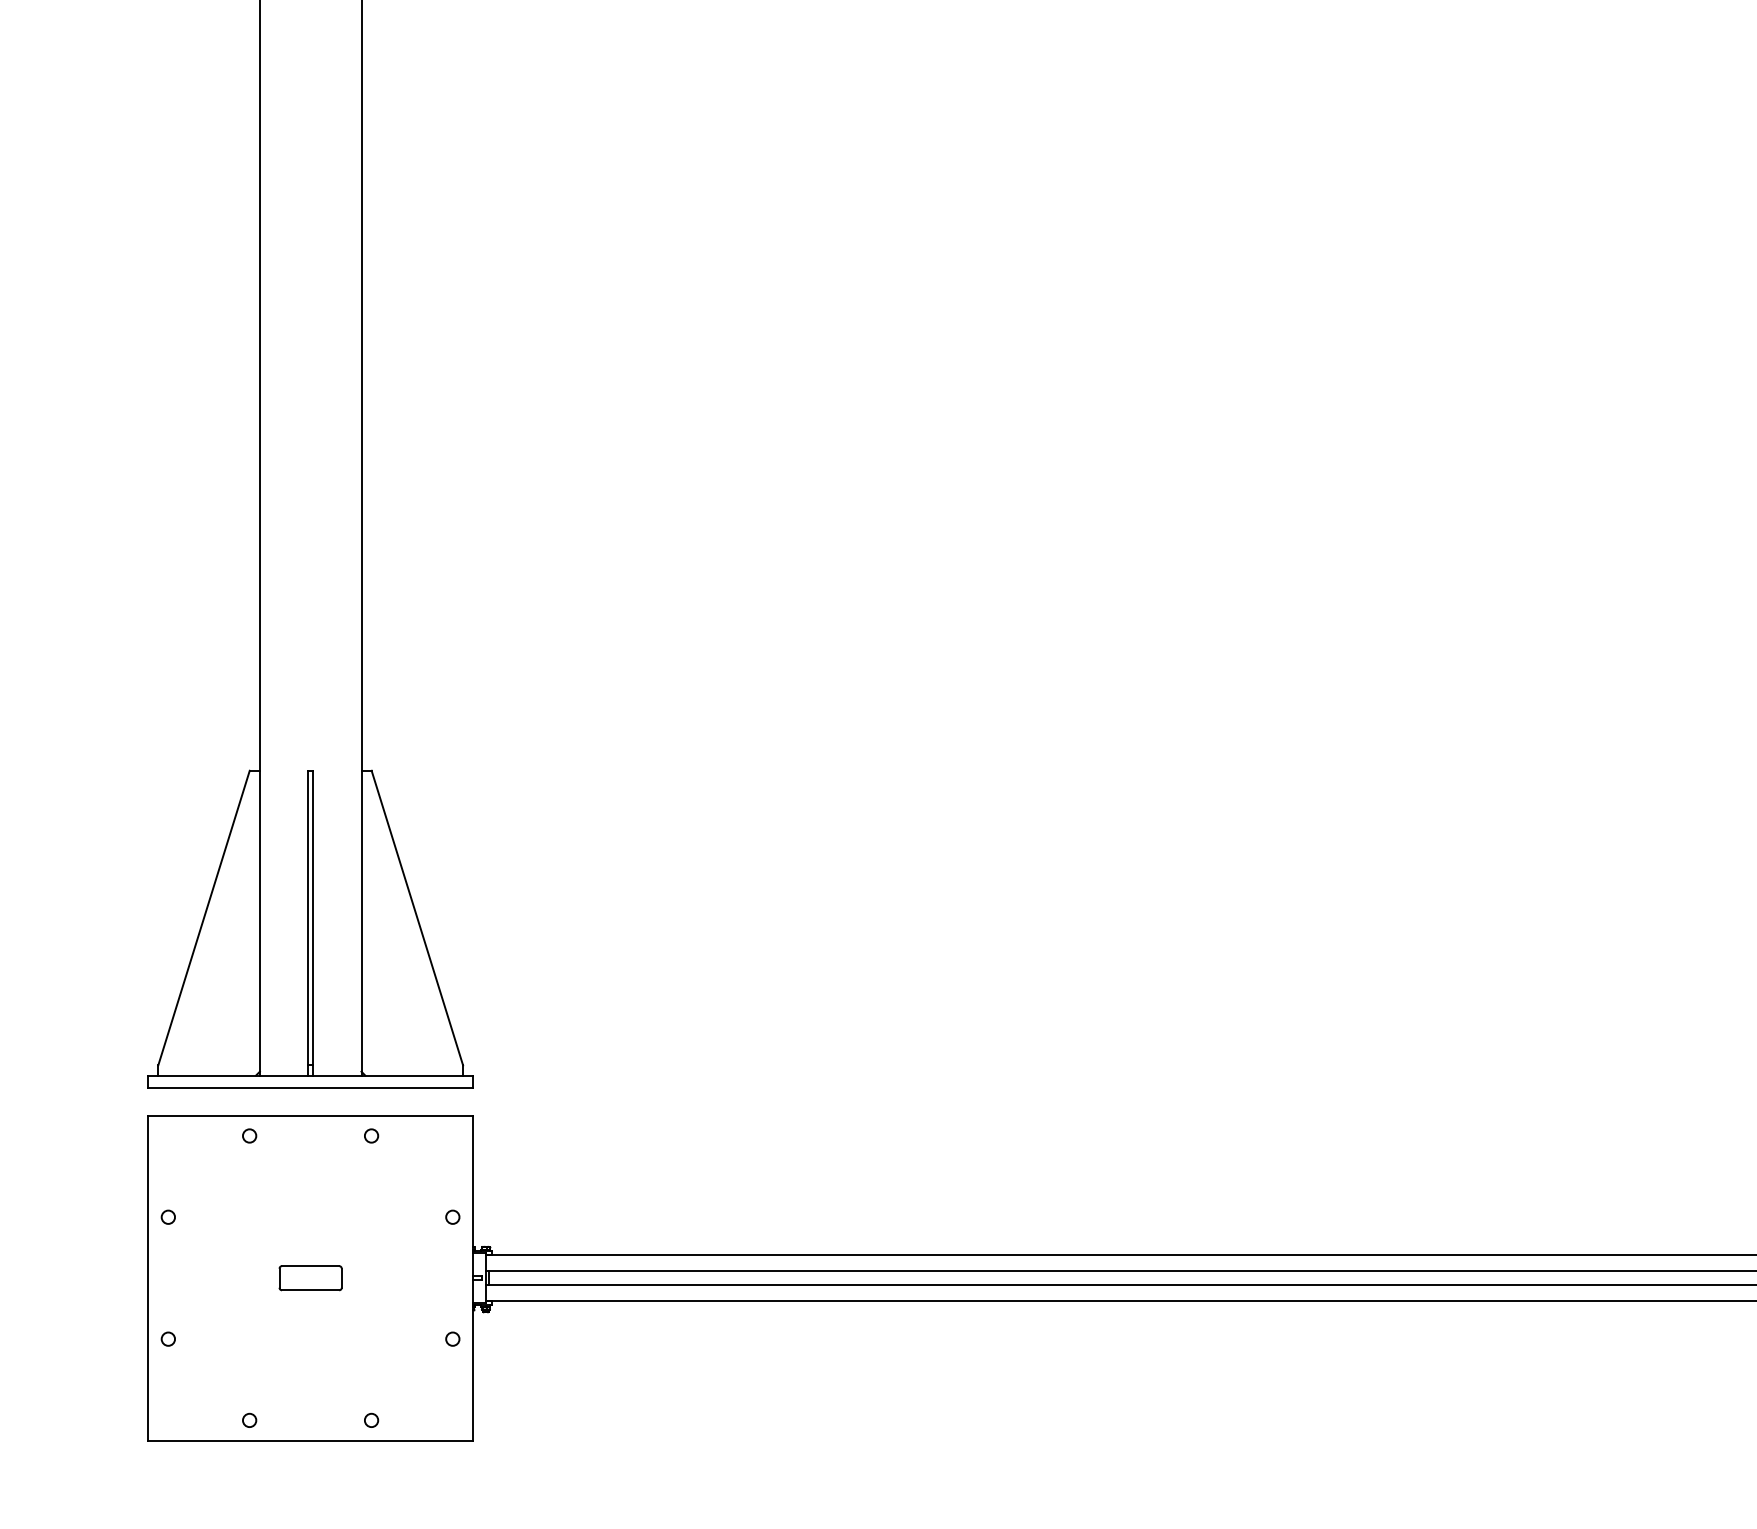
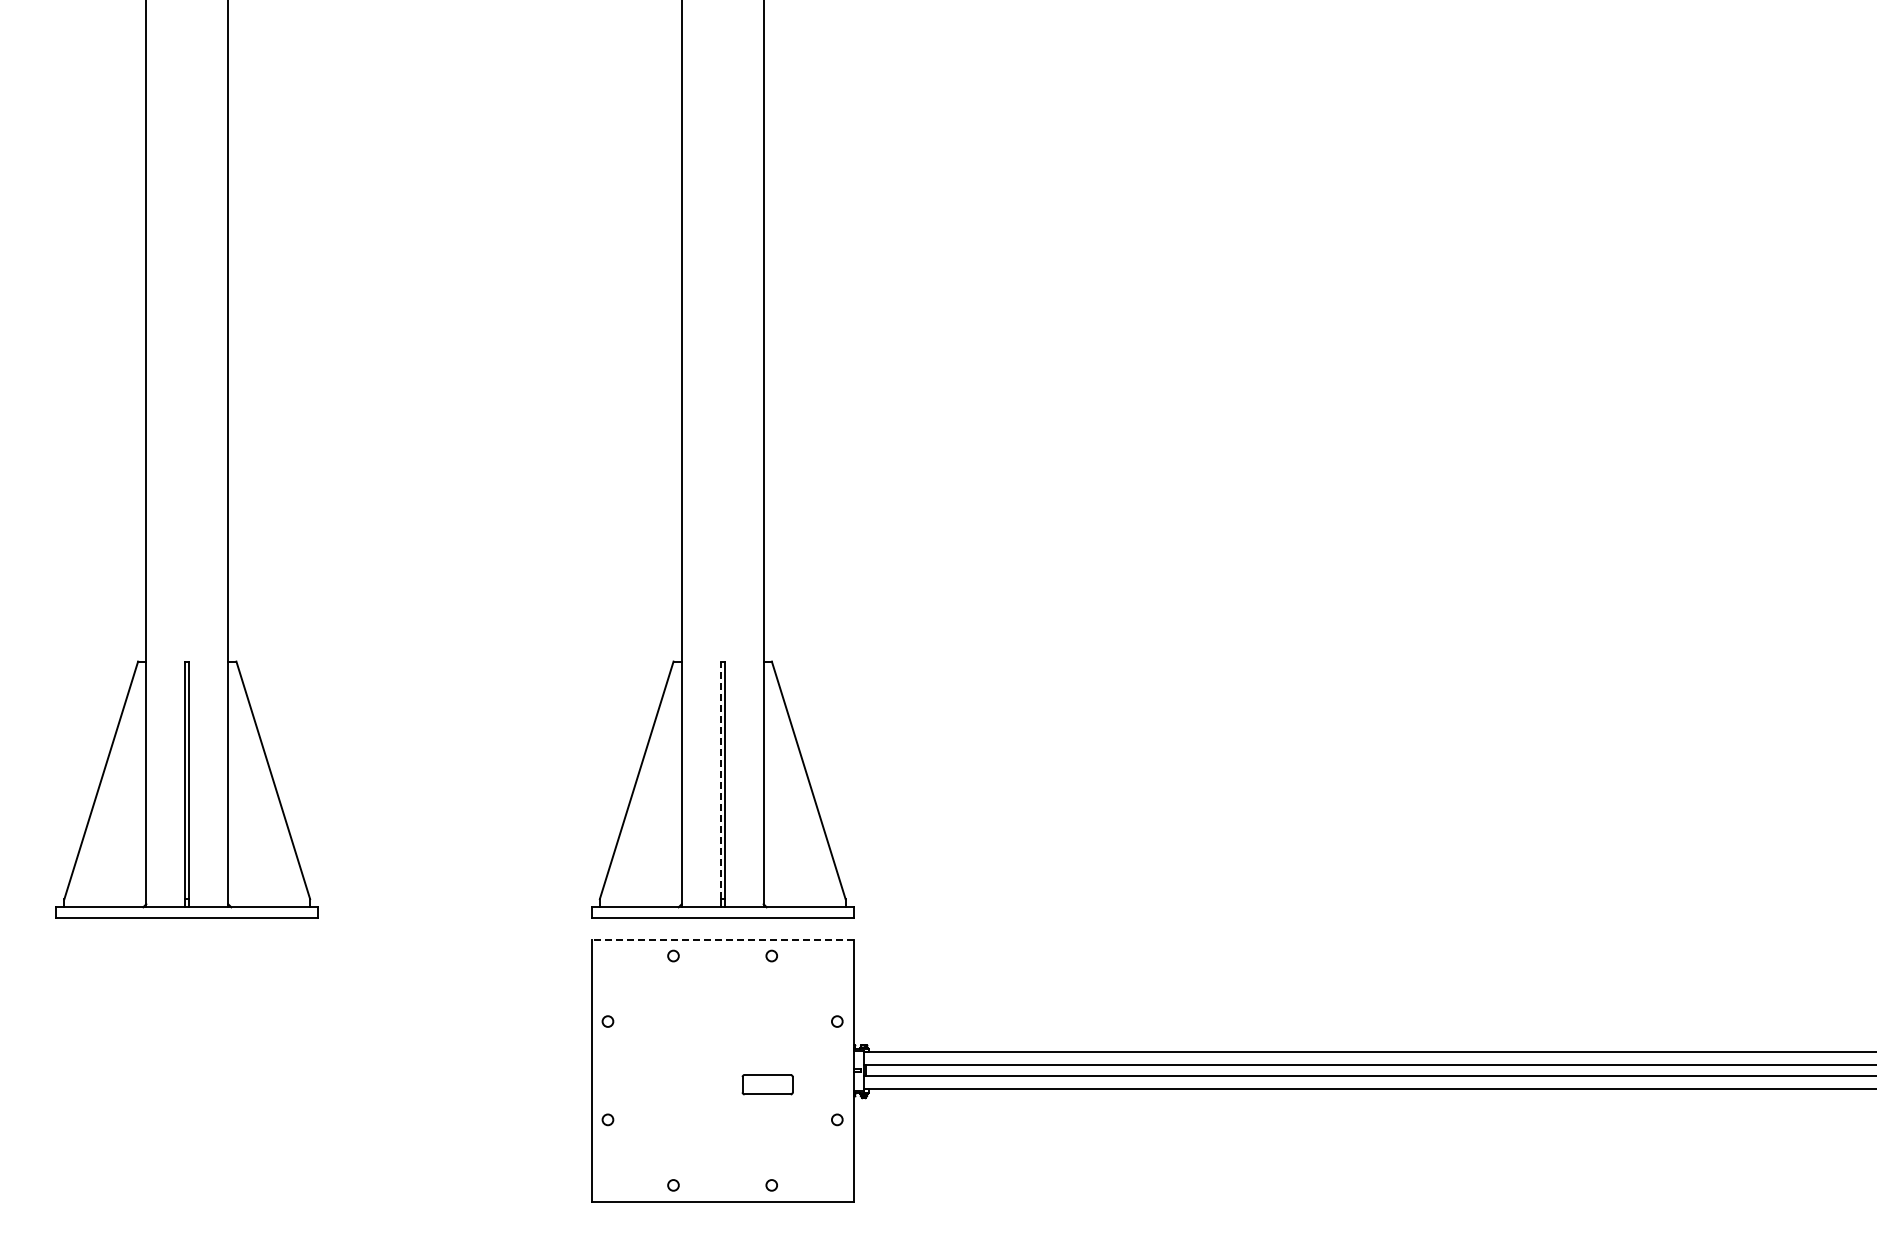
line: (307, 918) -> (720, 780), solid -> dashed
line: (310, 1115) -> (722, 939), solid -> dashed
part: (310, 1277) -> (767, 1084), moved

